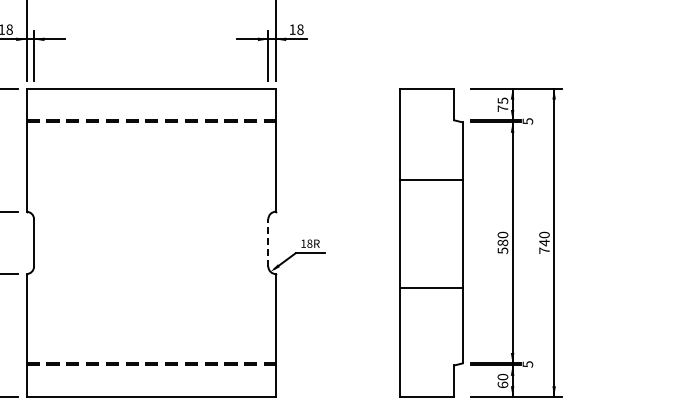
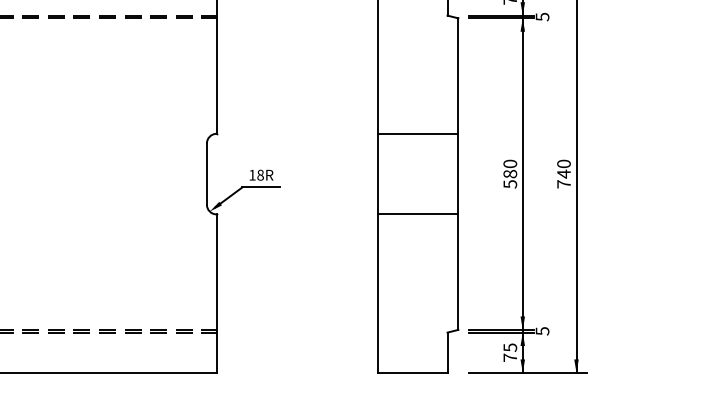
line: (431, 179) -> (417, 133), moved
line: (268, 242) -> (207, 173), dashed -> solid
line: (431, 288) -> (417, 214), moved
text: (502, 380) -> (509, 352), 60 -> 75

